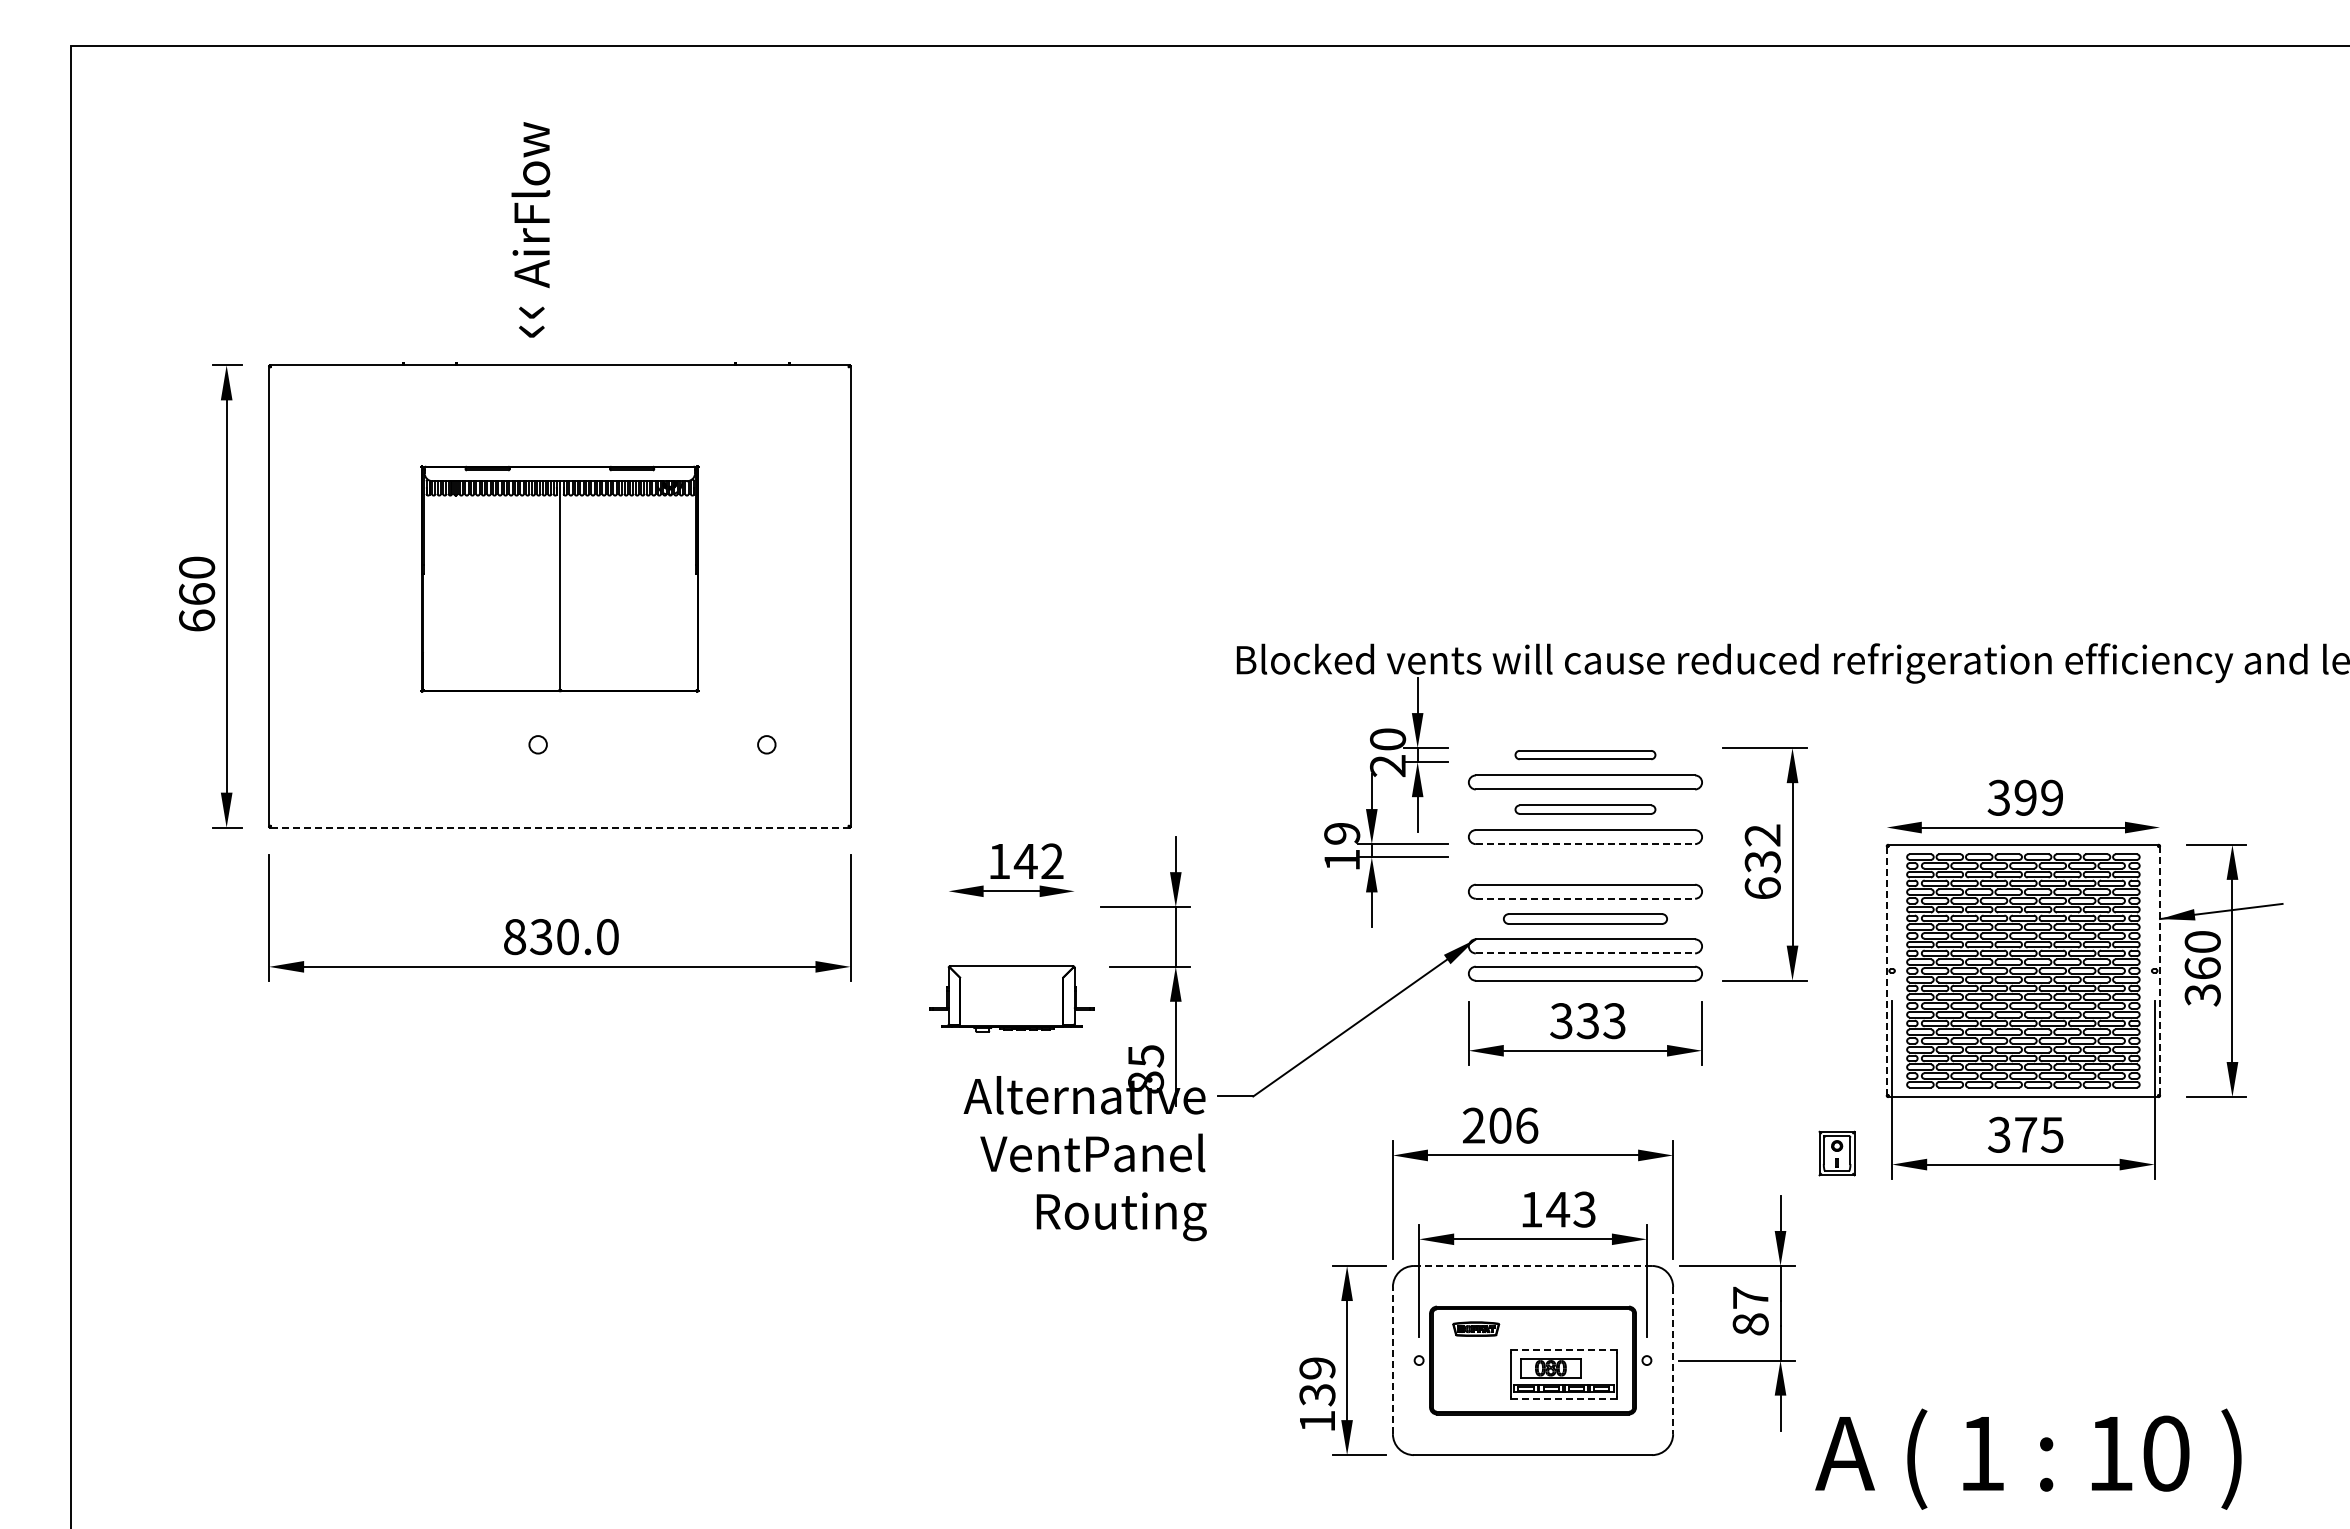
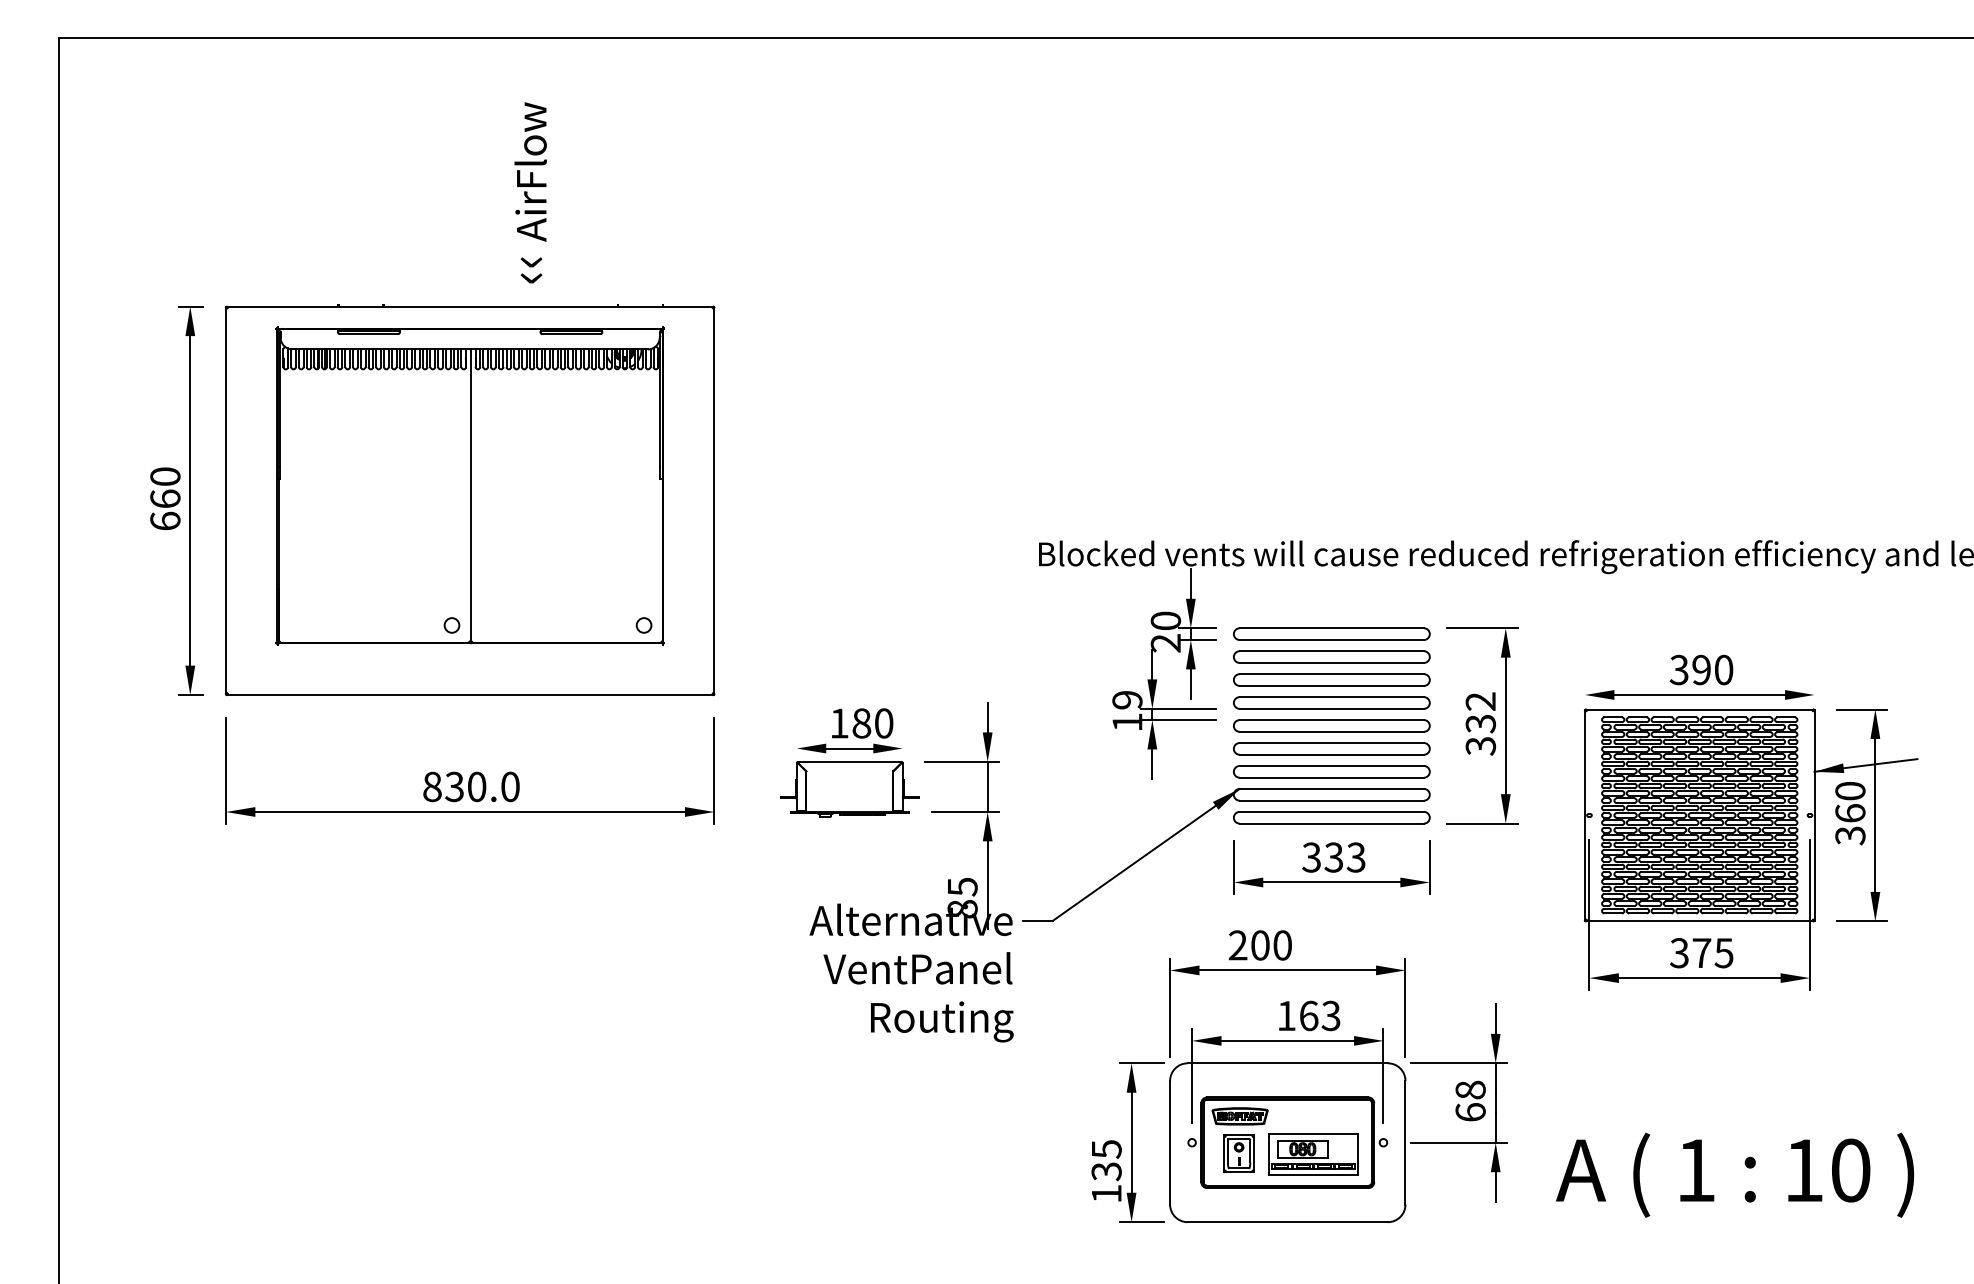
text: (530, 229) -> (530, 192), moved
part: (559, 578) -> (469, 485), size x1.67
part: (1585, 754) -> (1331, 633), size x1.67
text: (2052, 797) -> (1724, 669), 399 -> 390
part: (1585, 809) -> (1331, 679), size x1.67
line: (559, 827) -> (469, 694), dashed -> solid
line: (1585, 844) -> (1331, 709), dashed -> solid
text: (1038, 861) -> (872, 723), 142 -> 180
part: (1585, 864) -> (1331, 726), added
text: (1762, 888) -> (1480, 746), 632 -> 332
line: (1585, 898) -> (1331, 754), dashed -> solid
part: (1585, 918) -> (1331, 771), size x1.43
line: (1585, 953) -> (1331, 800), dashed -> solid
line: (1886, 970) -> (1584, 815), dashed -> solid
line: (2160, 971) -> (1814, 815), dashed -> solid
part: (1011, 998) -> (849, 789), moved
text: (1527, 1125) -> (1283, 945), 206 -> 200
part: (1836, 1153) -> (1238, 1153), moved
text: (1558, 1209) -> (1309, 1015), 143 -> 163
line: (1533, 1265) -> (1288, 1062), dashed -> solid
text: (1750, 1310) -> (1470, 1100), 87 -> 68
part: (1475, 1328) -> (1239, 1115), size x1.43
line: (1563, 1350) -> (1313, 1134), dashed -> solid
line: (1392, 1360) -> (1169, 1142), dashed -> solid
line: (1673, 1360) -> (1405, 1142), dashed -> solid
text: (1317, 1368) -> (1106, 1149), 139 -> 135
line: (1564, 1399) -> (1314, 1175), dashed -> solid
text: (2028, 1458) -> (1735, 1174), moved

